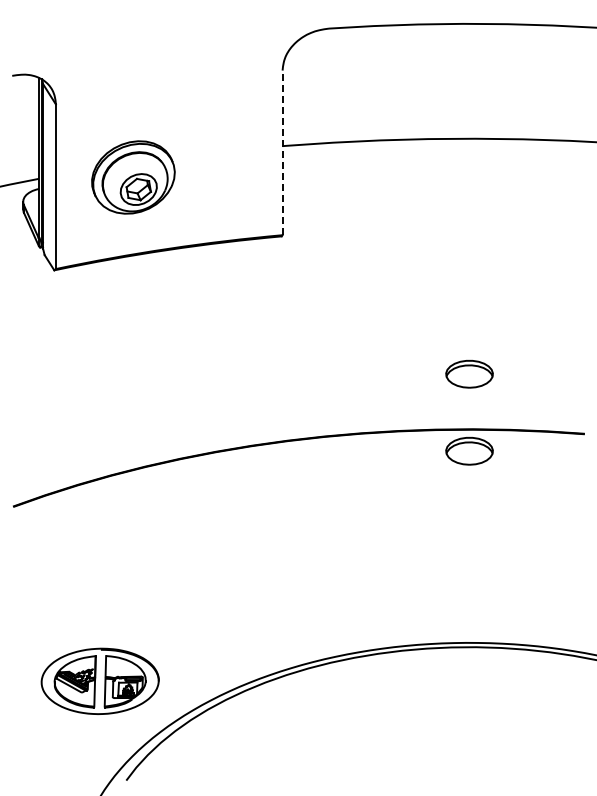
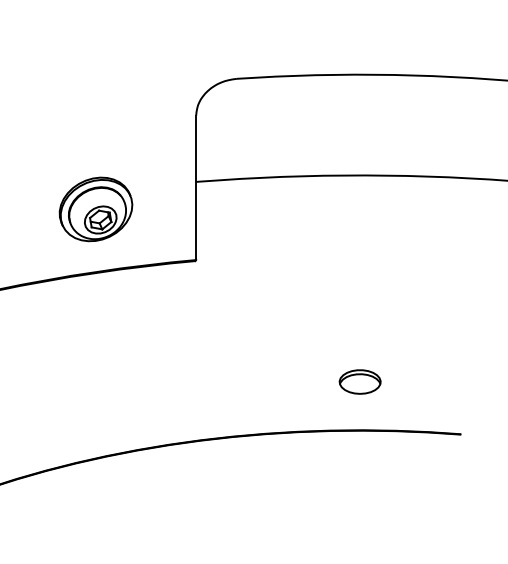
line: (282, 152) -> (196, 187), dashed -> solid
part: (133, 177) -> (96, 209), moved
part: (469, 451) -> (360, 449), removed

